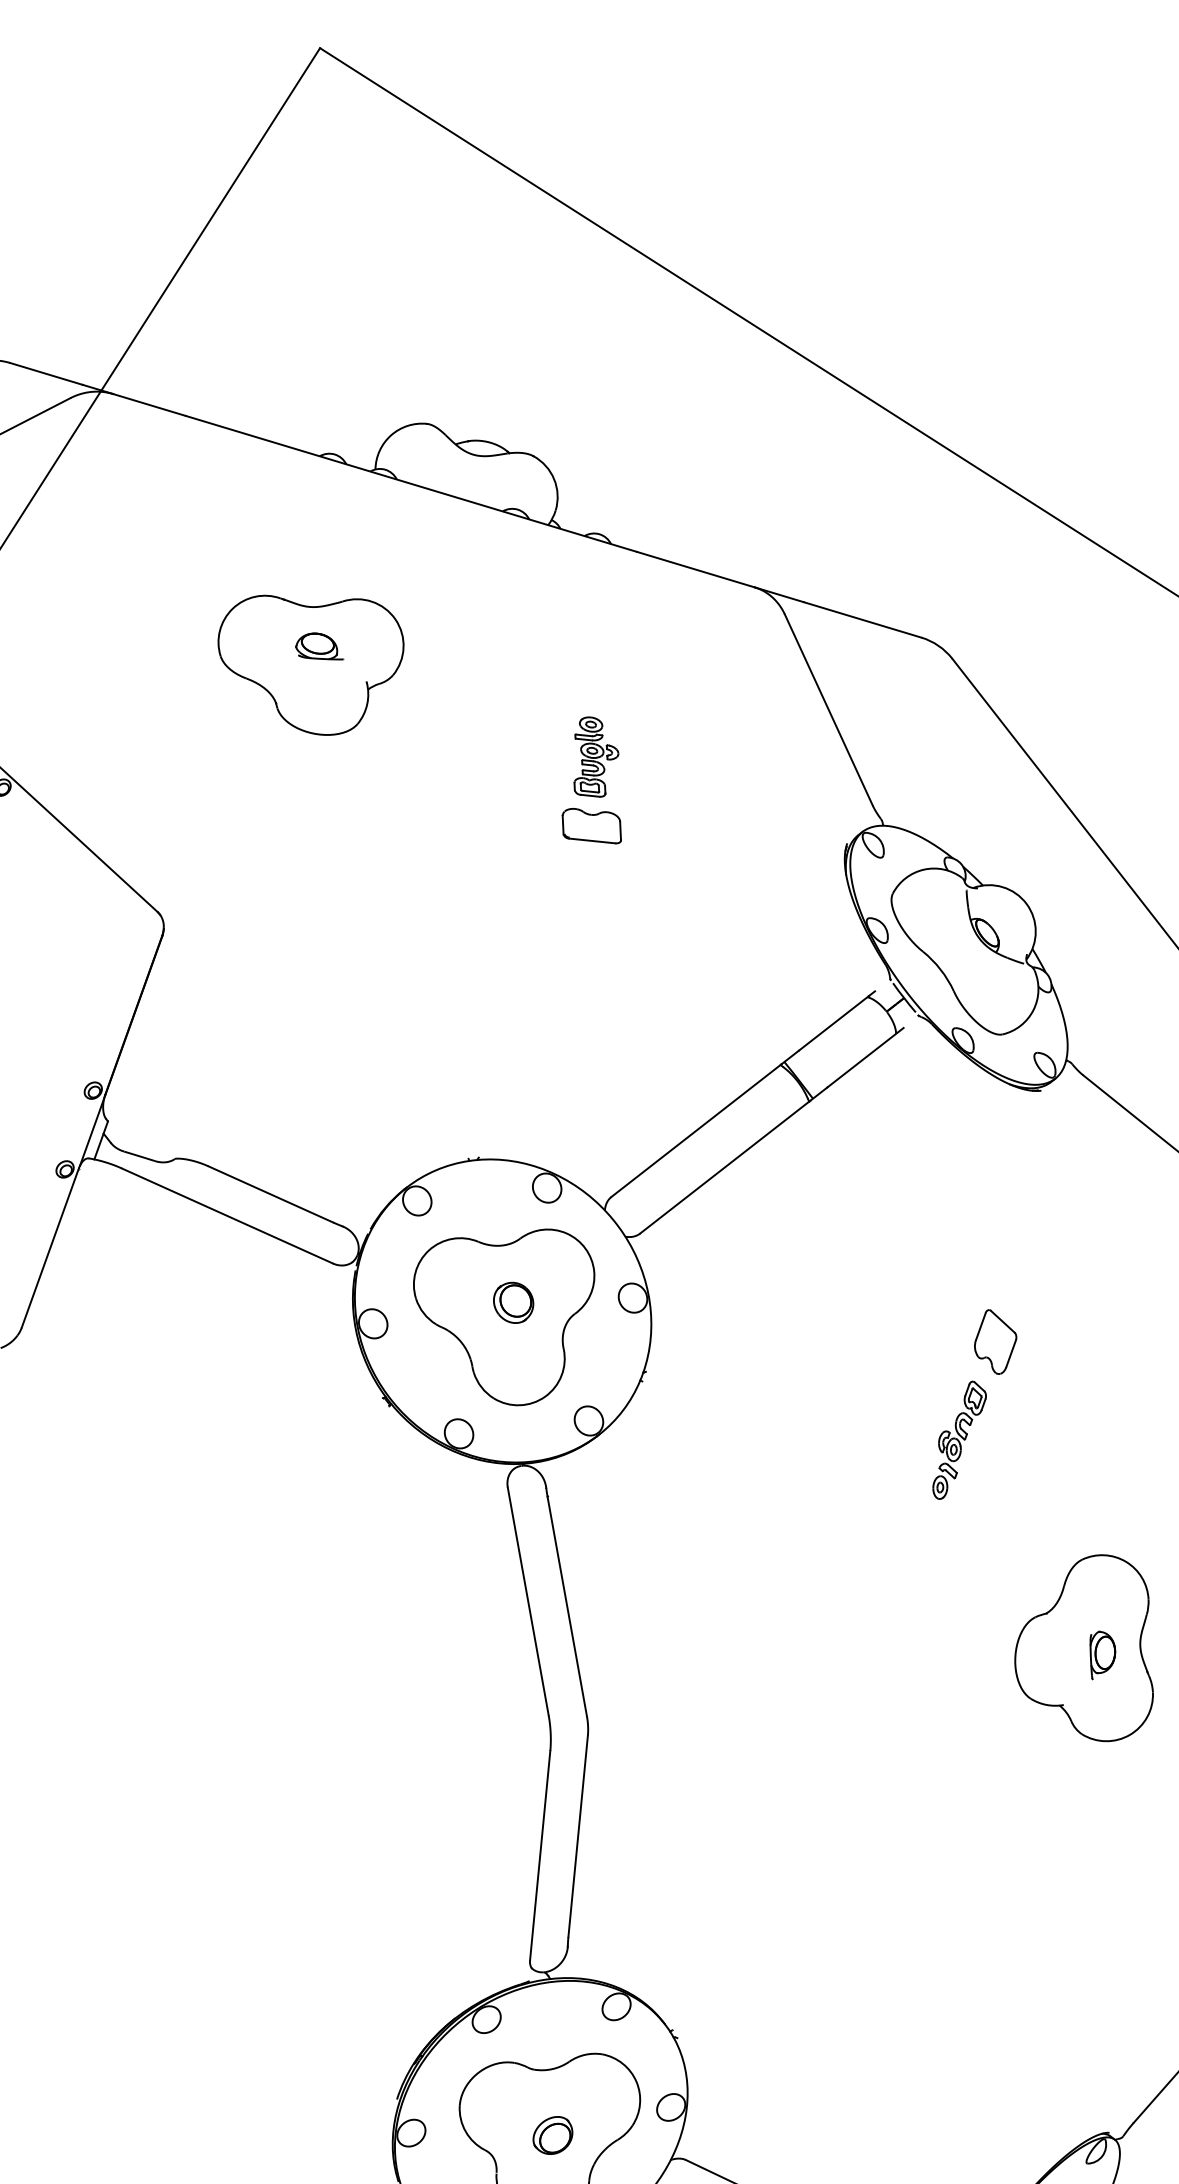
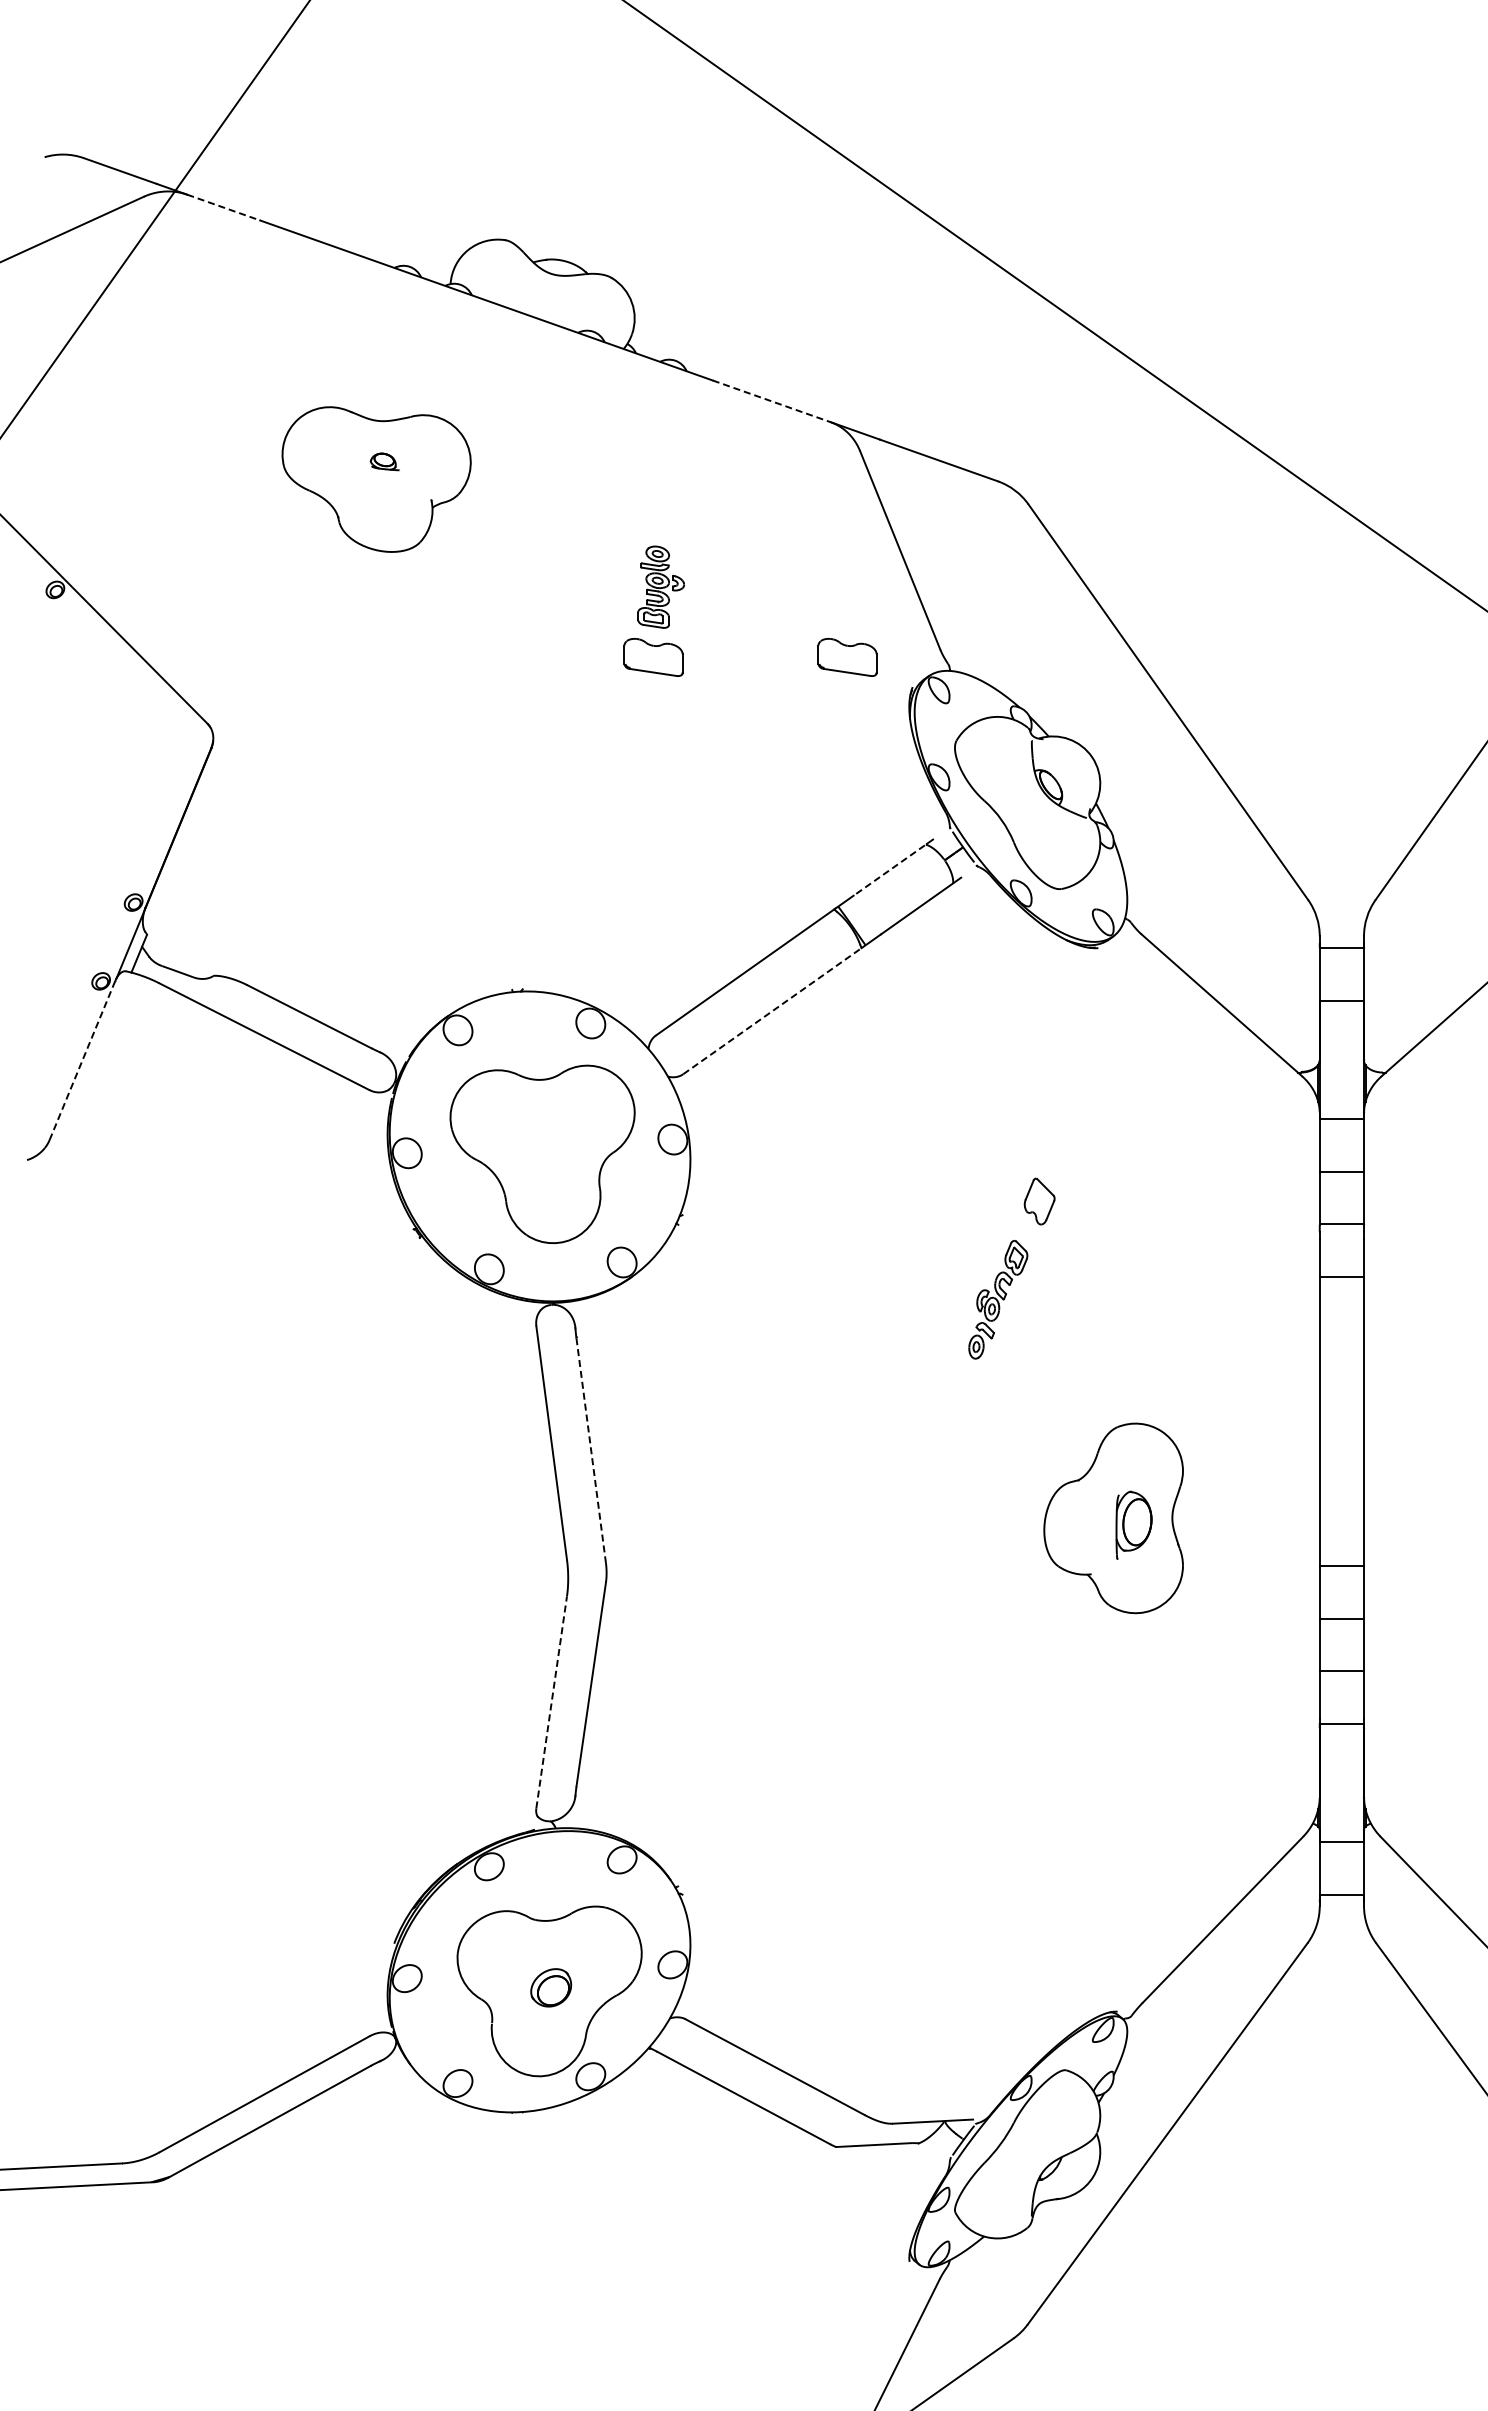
line: (149, 404) -> (223, 207), solid -> dashed
line: (695, 569) -> (771, 401), solid -> dashed
part: (318, 646) -> (384, 461), size x0.6
part: (781, 817) -> (847, 657), added
line: (836, 1021) -> (893, 867), solid -> dashed
line: (725, 1166) -> (773, 1010), solid -> dashed
line: (50, 1247) -> (82, 1060), solid -> dashed
part: (513, 1302) -> (551, 1138), removed
part: (995, 1341) -> (1039, 1201), size x0.7
line: (567, 1607) -> (591, 1451), solid -> dashed
part: (1102, 1655) -> (1133, 1525), size x1.4
line: (539, 1854) -> (551, 1701), solid -> dashed

